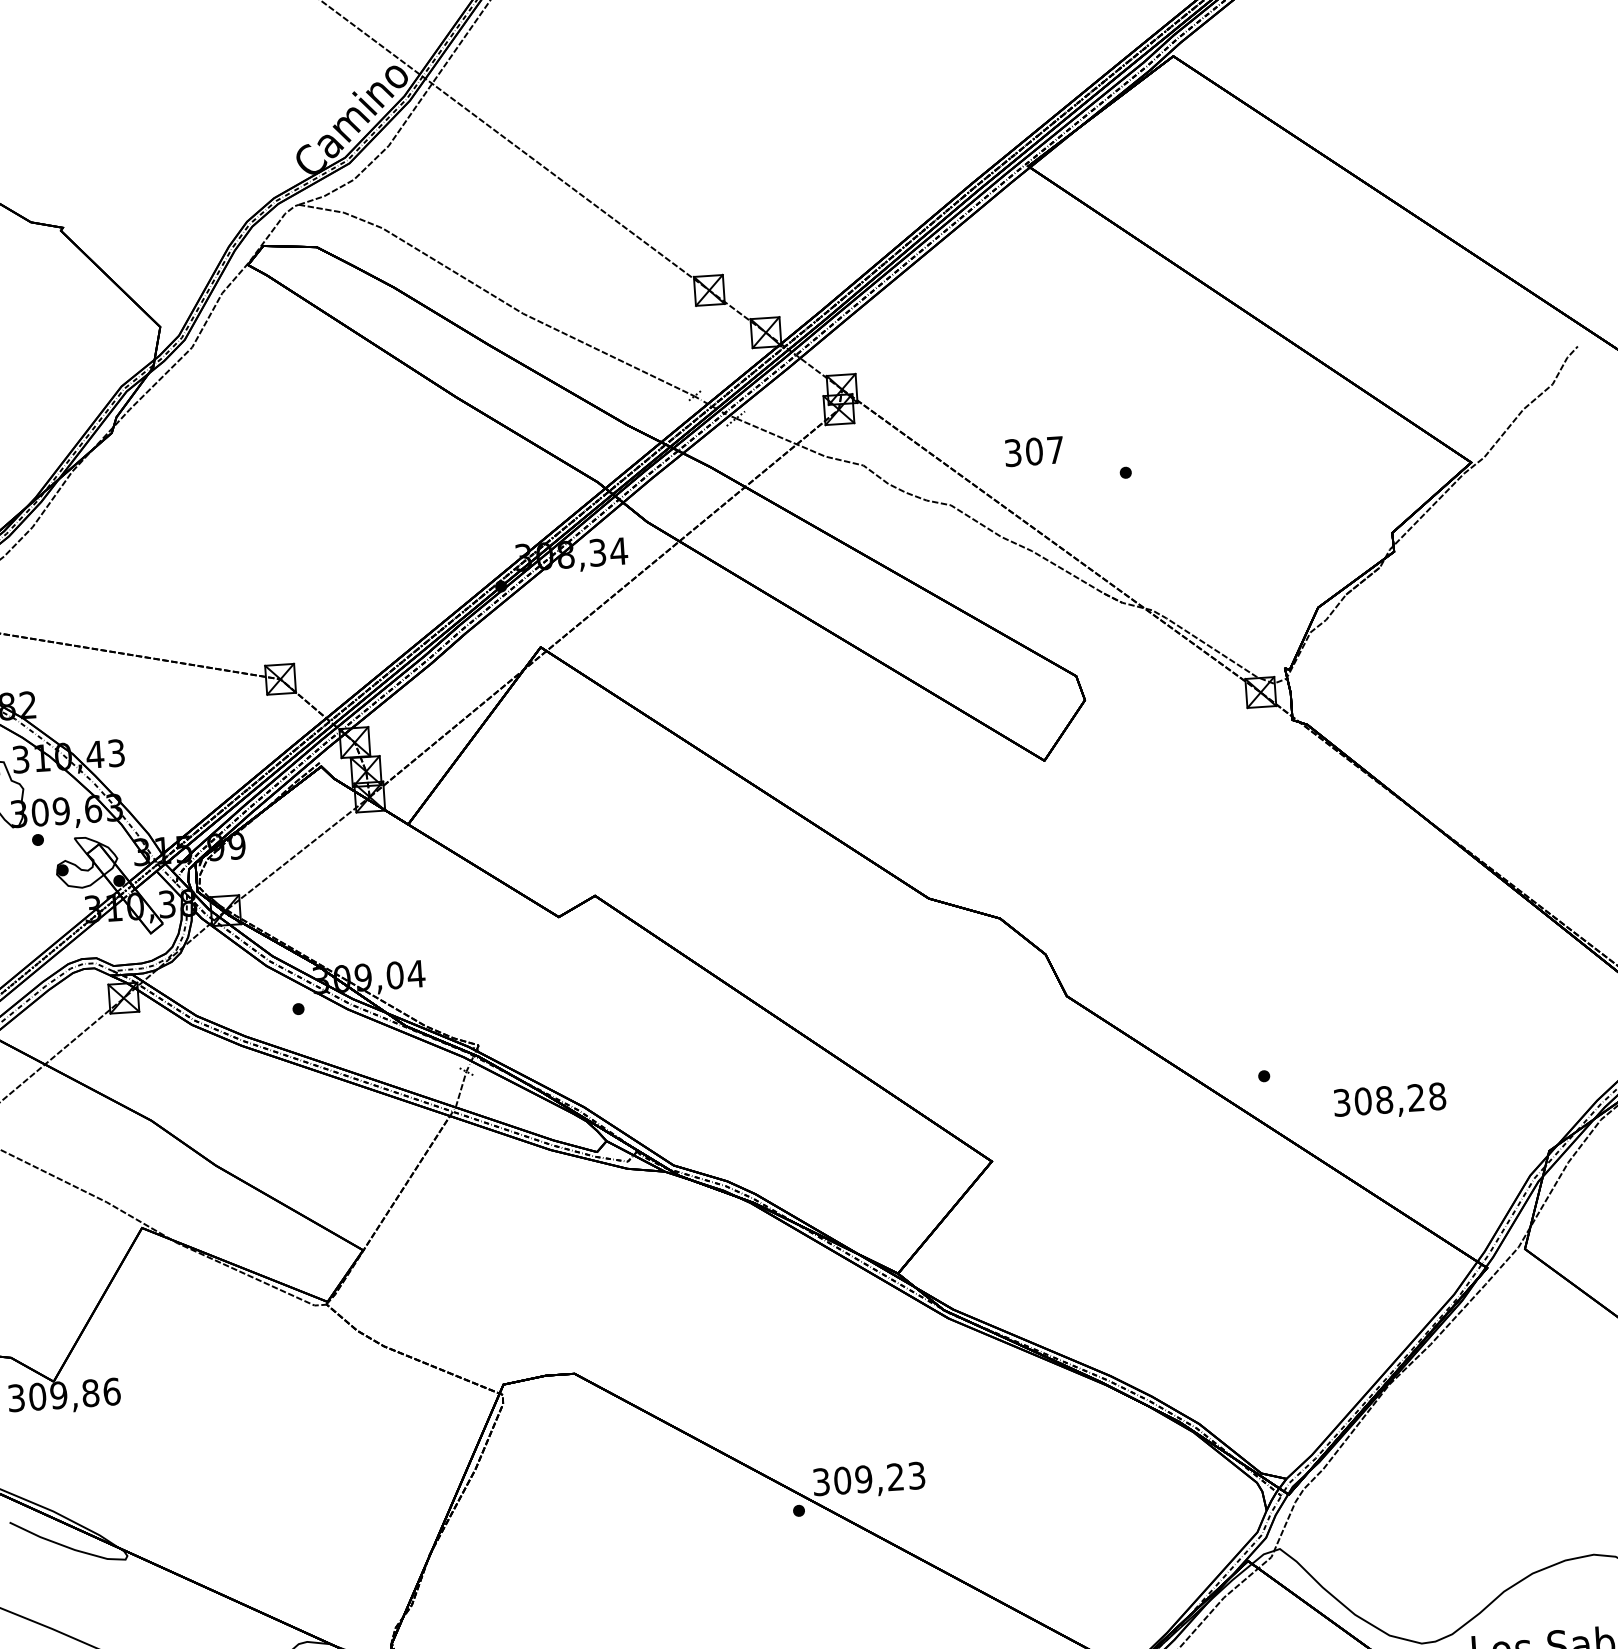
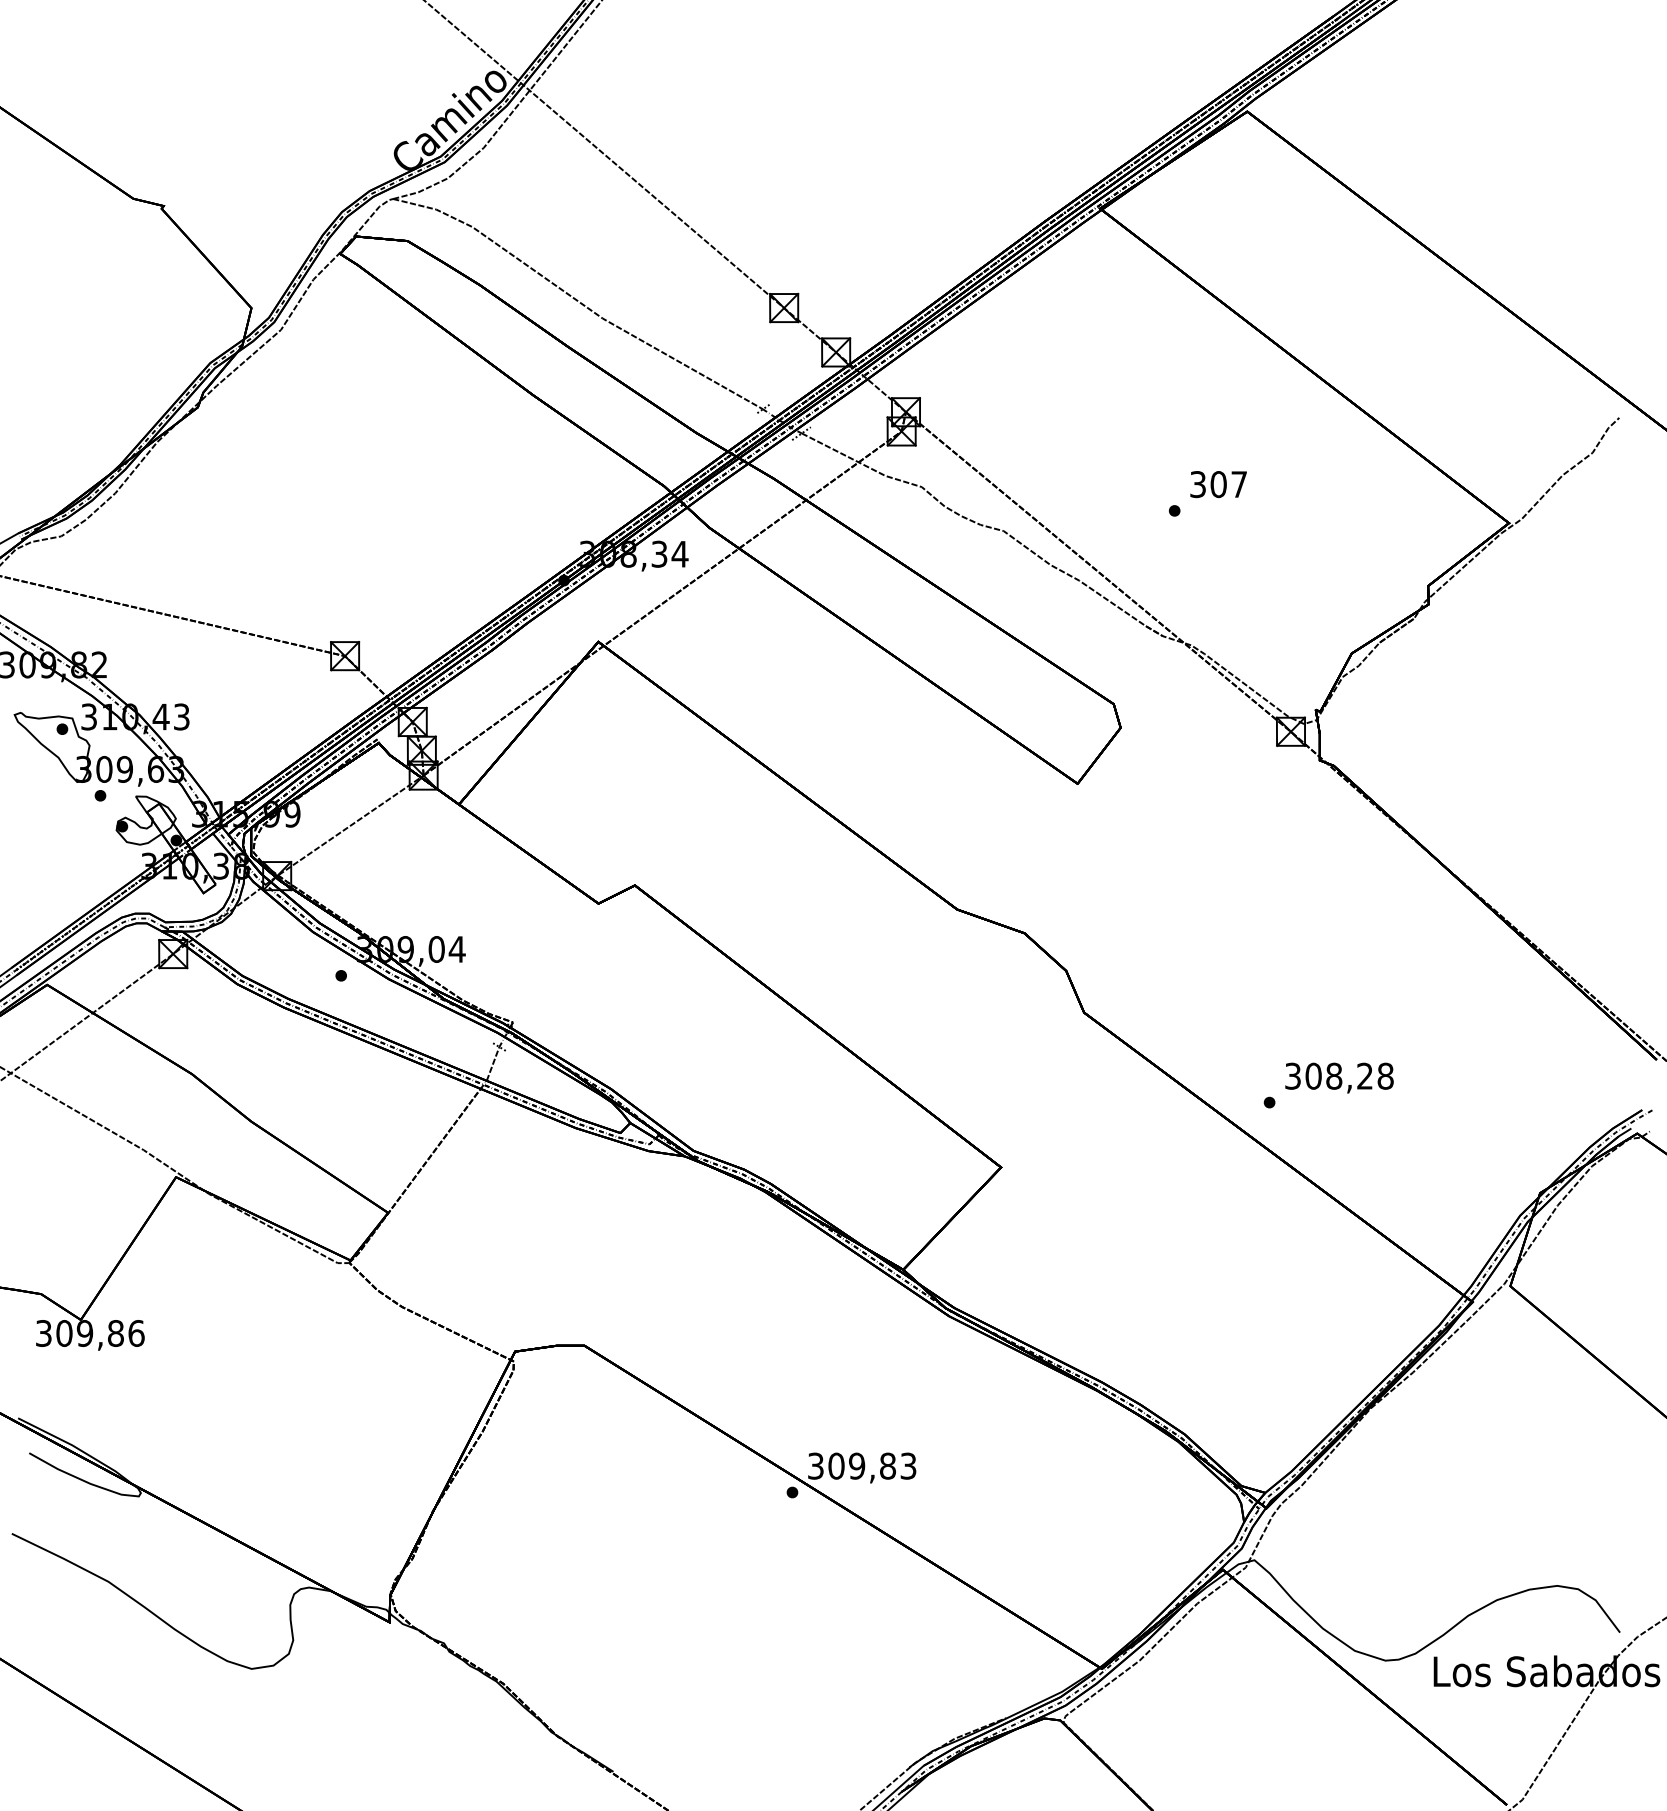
text: (1034, 451) -> (1218, 484), moved
text: (1389, 1100) -> (1339, 1077), moved
text: (896, 1476) -> (888, 1465), 309,23 -> 309,83

